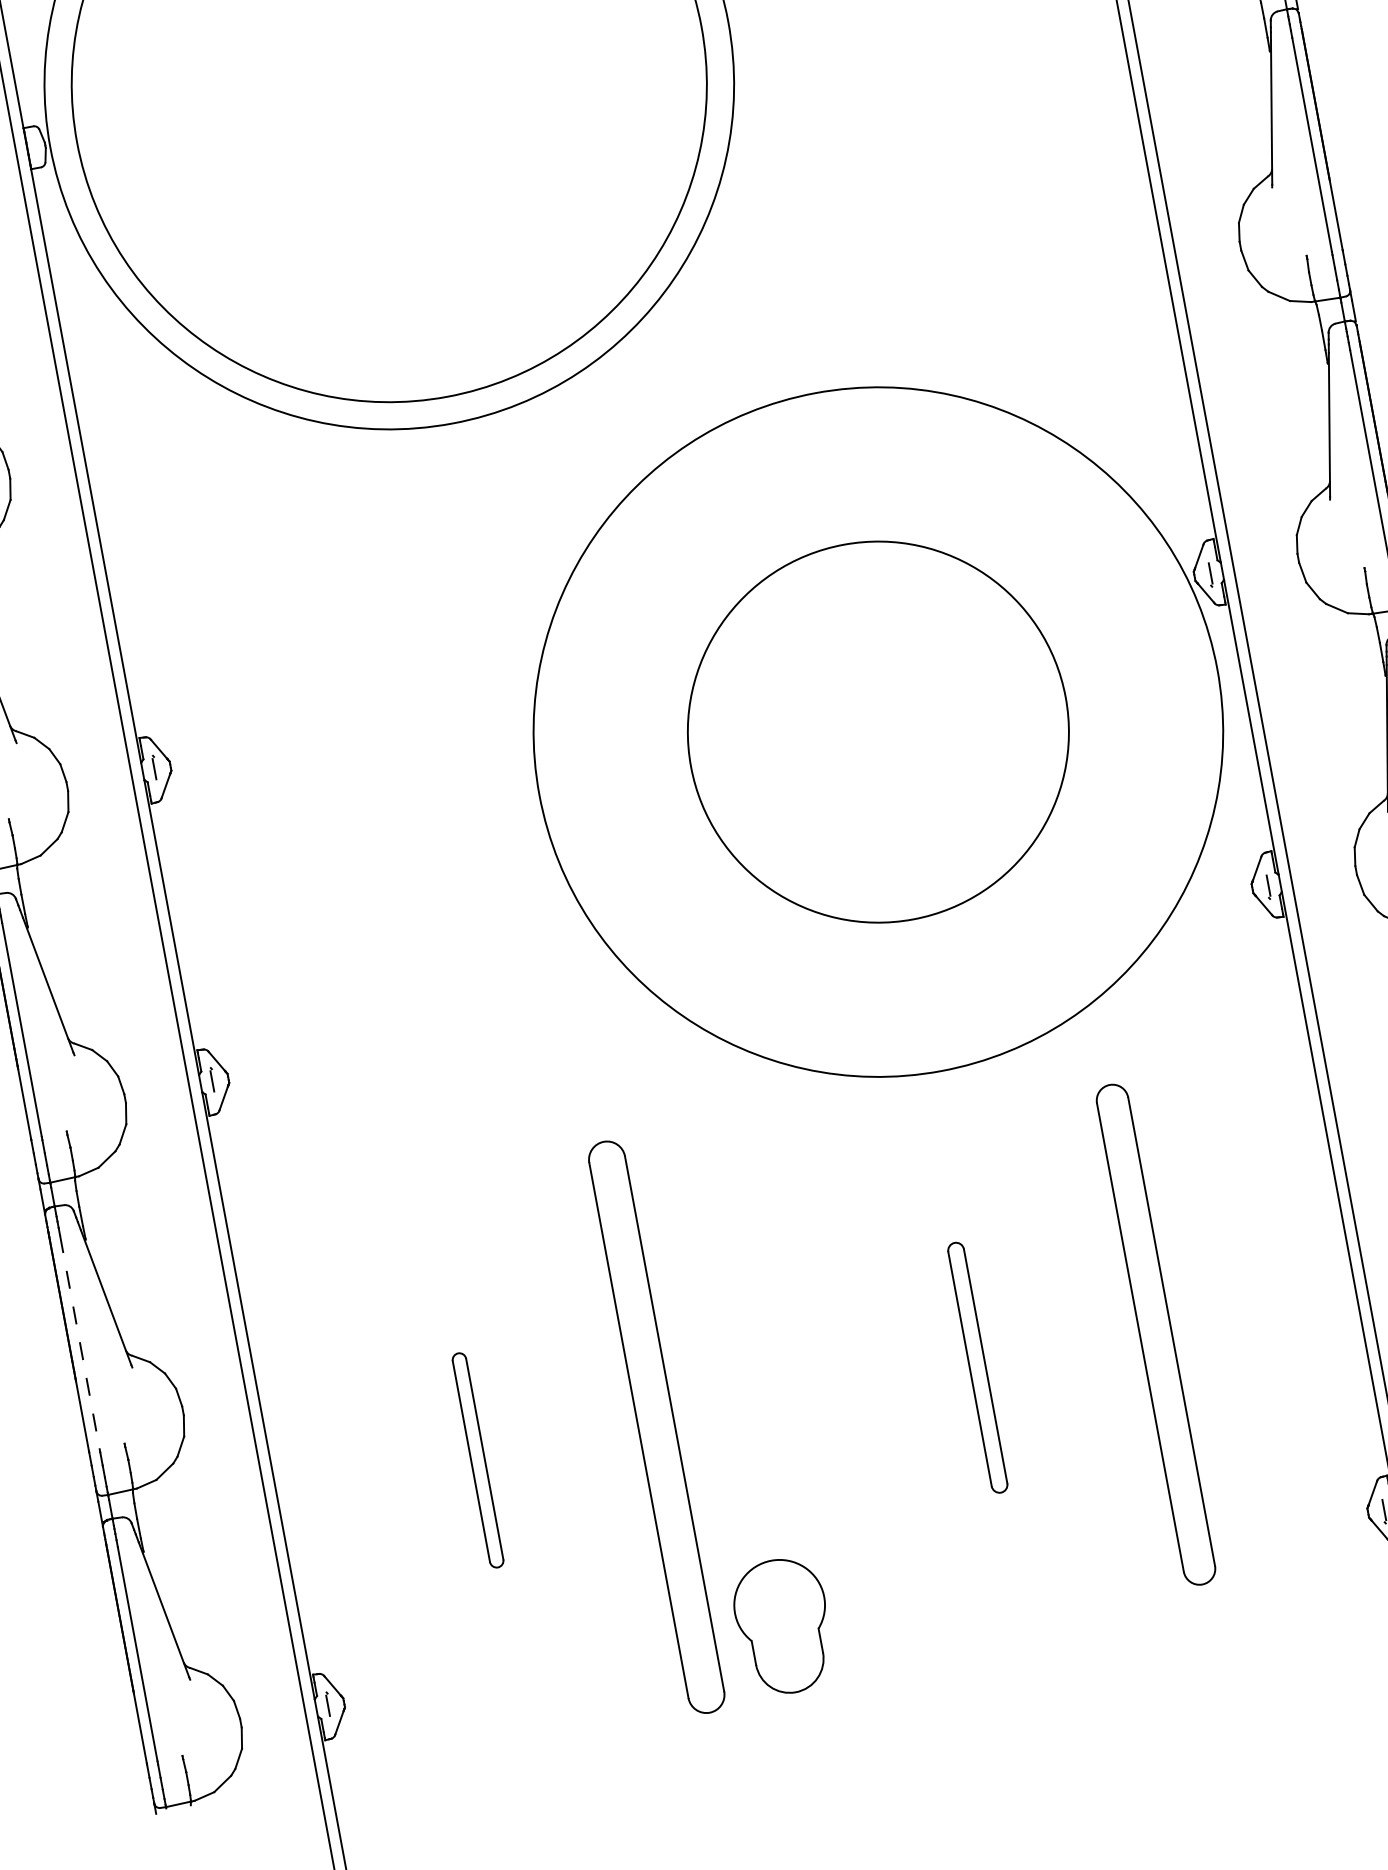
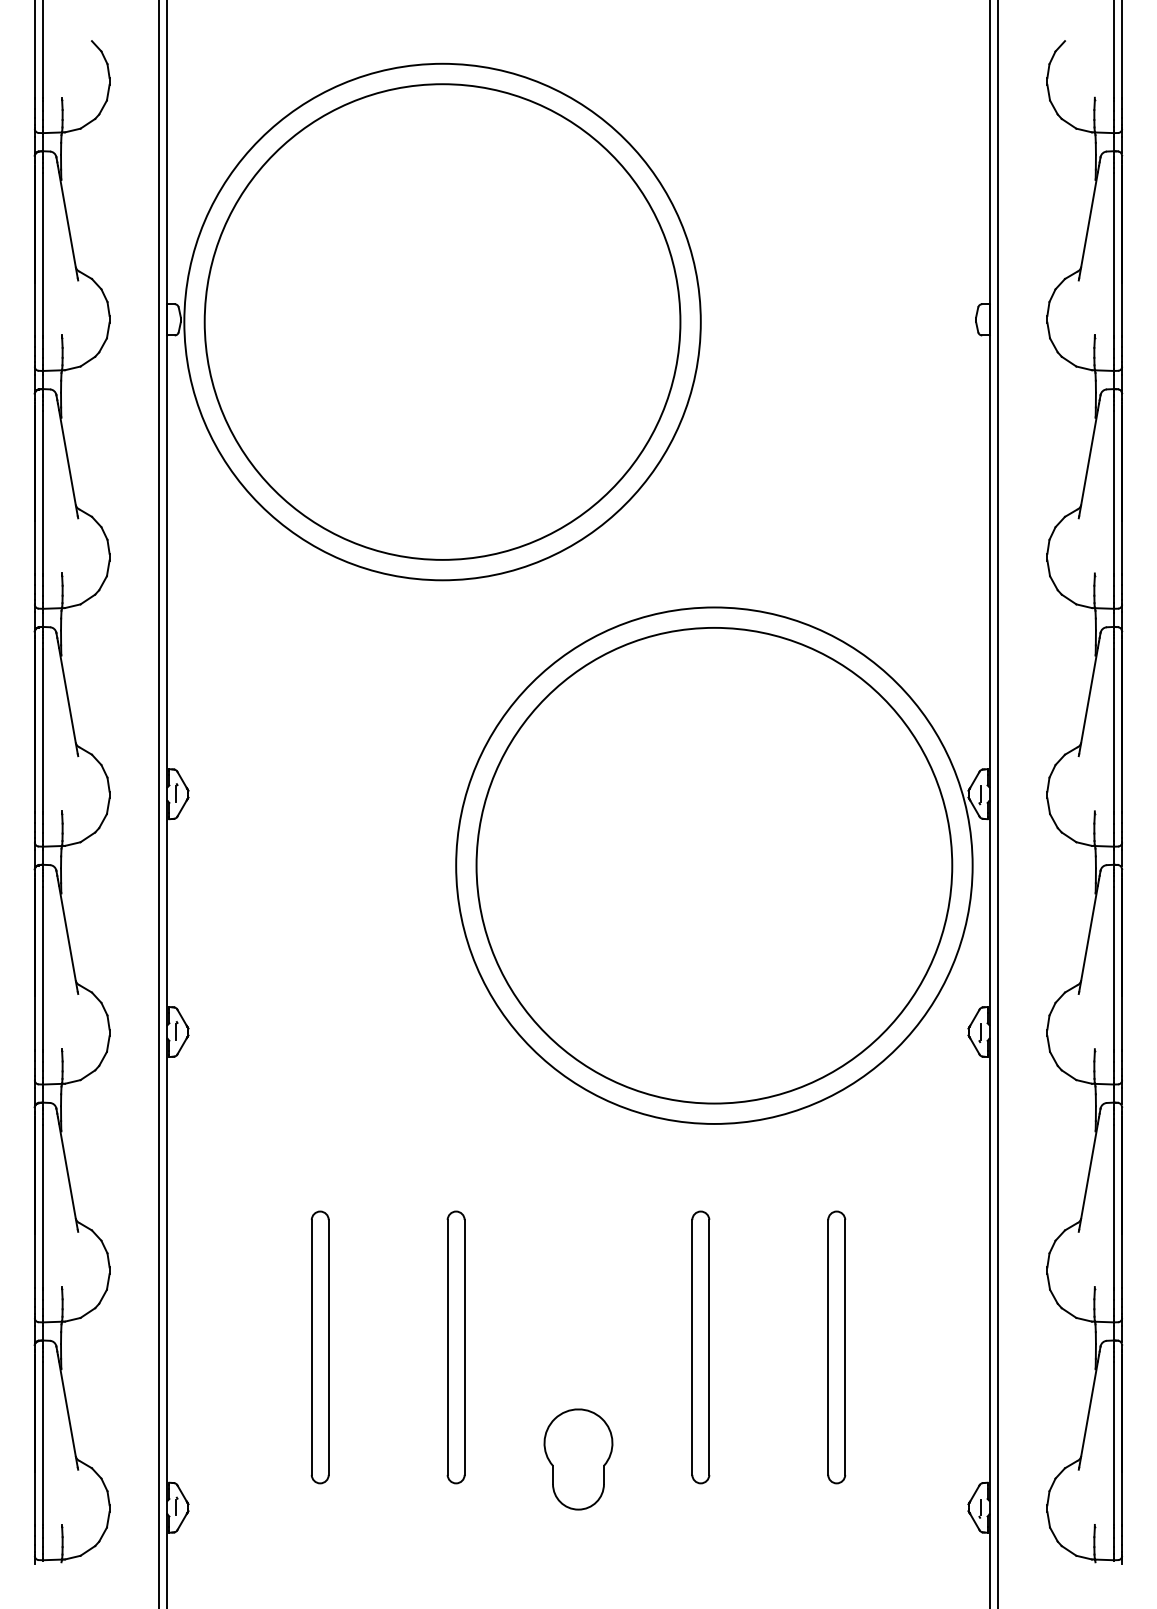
circle: (878, 731) -> (714, 865), size x1.67
part: (1155, 1334) -> (836, 1347), size x0.71
line: (79, 1342) -> (42, 1206), dashed -> solid
part: (977, 1367) -> (700, 1347), size x1.43
part: (655, 1427) -> (455, 1347), size x0.62
part: (477, 1460) -> (319, 1347), size x1.67
part: (783, 1626) -> (578, 1459), moved

